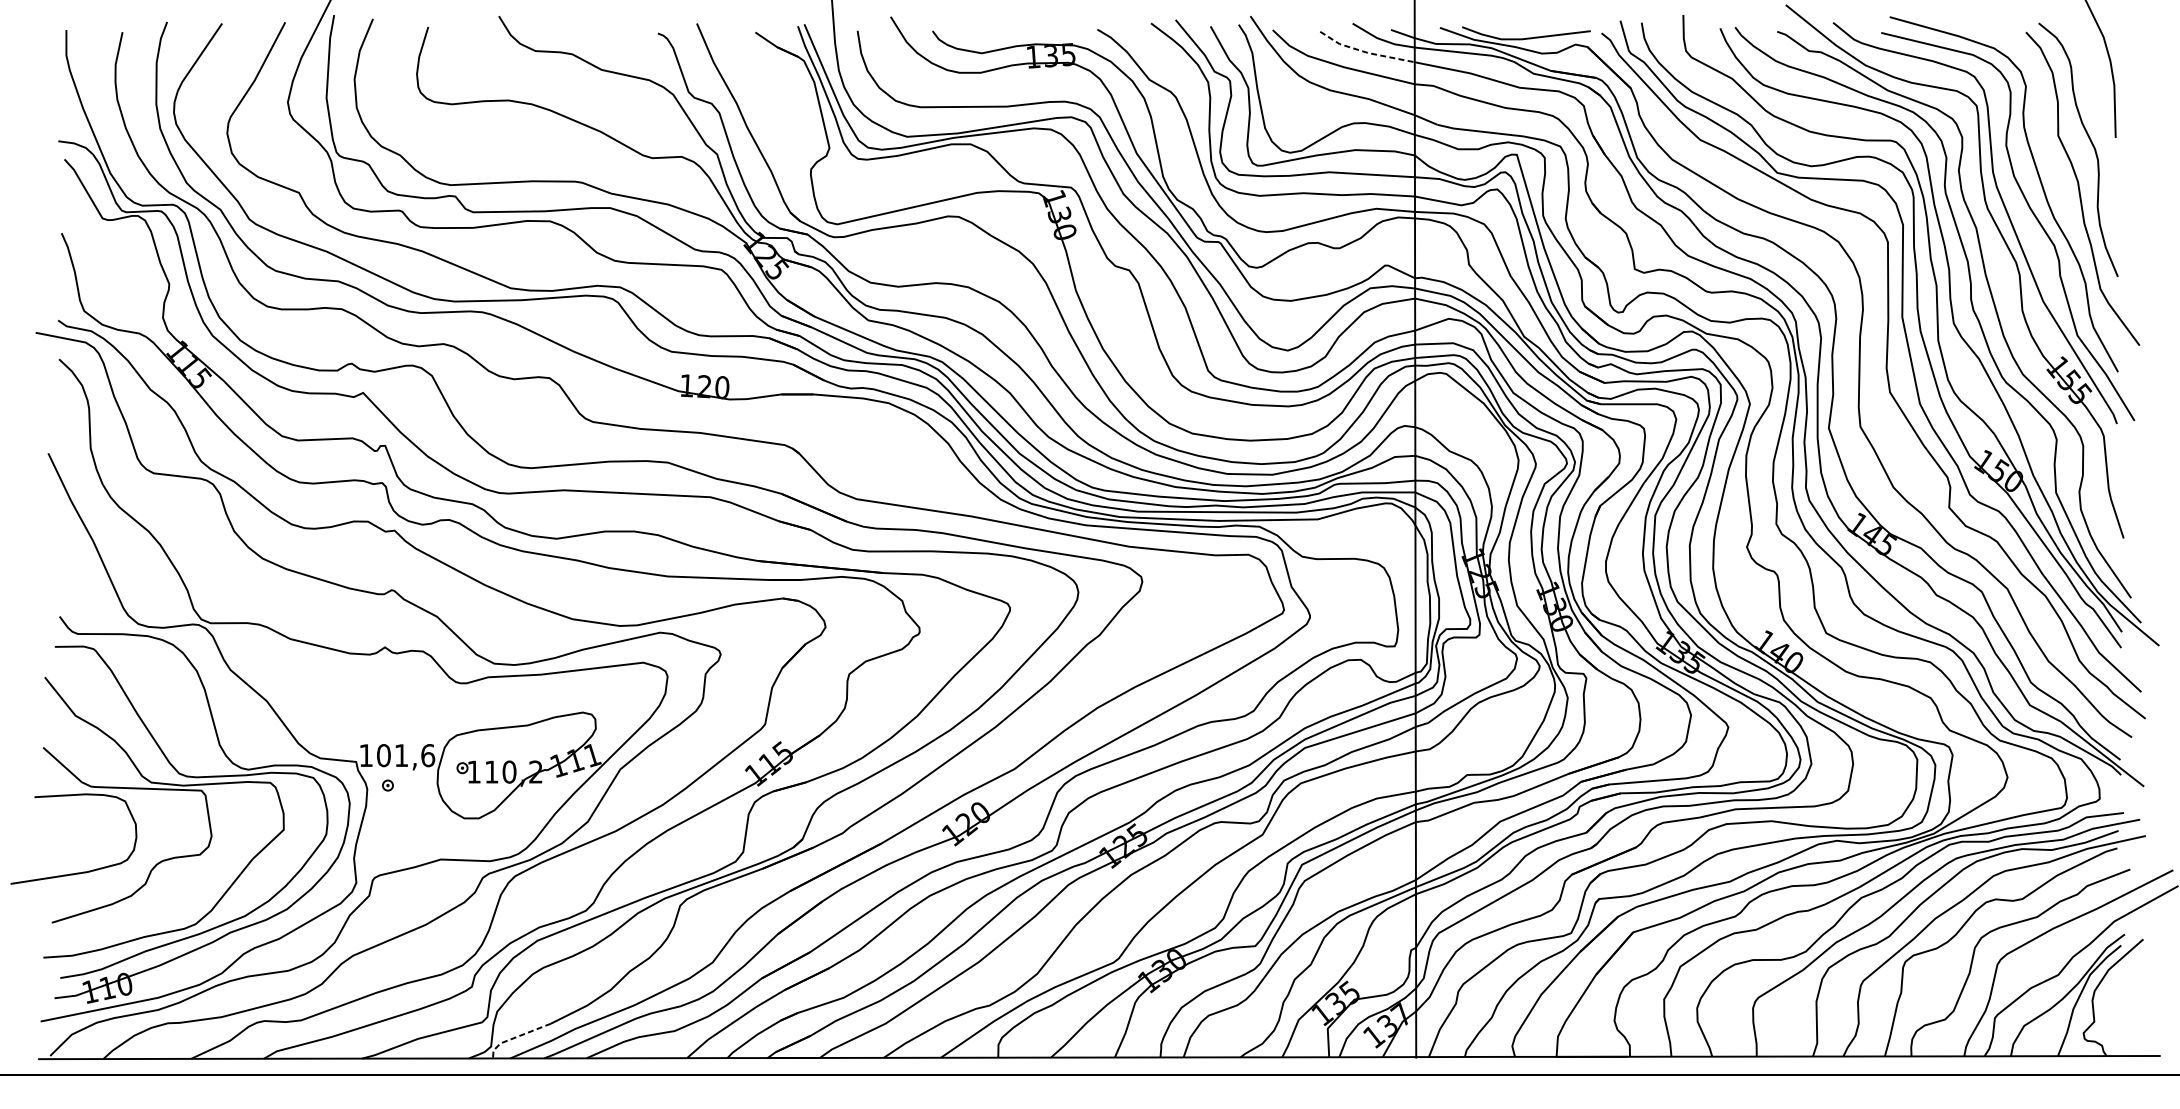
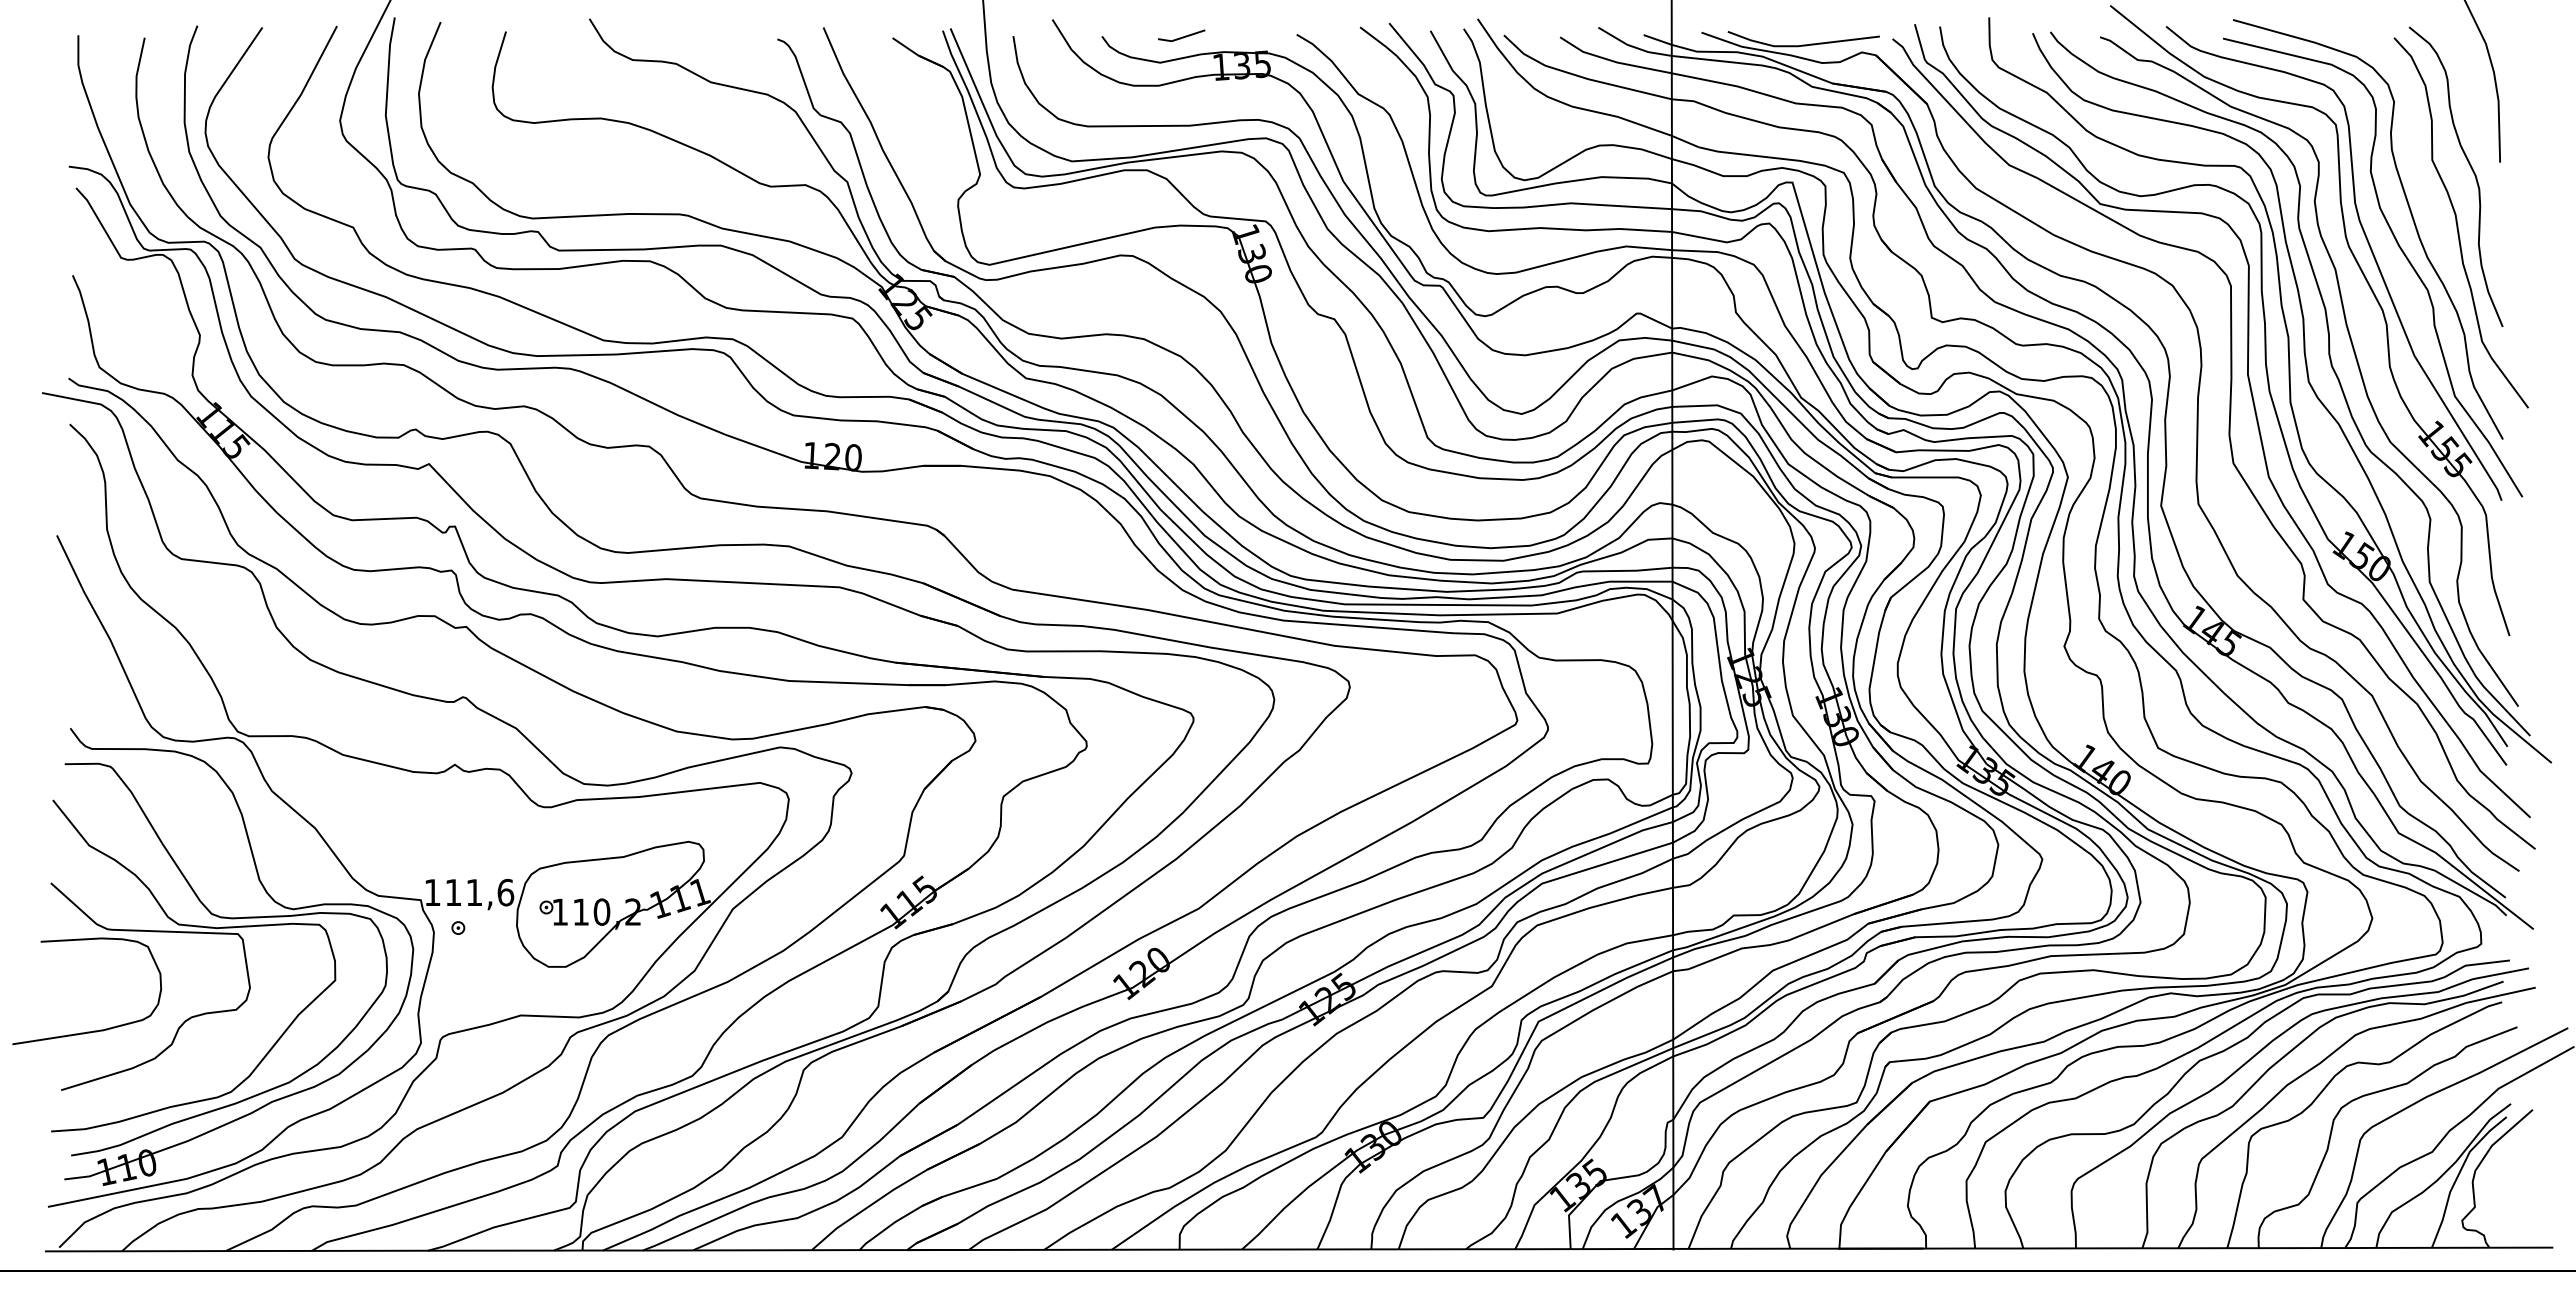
line: (1000, 31) -> (1182, 36), added
line: (1365, 52) -> (1613, 61), dashed -> solid
text: (383, 755) -> (453, 892), 101,6 -> 111,6
line: (515, 1037) -> (609, 1225), dashed -> solid

